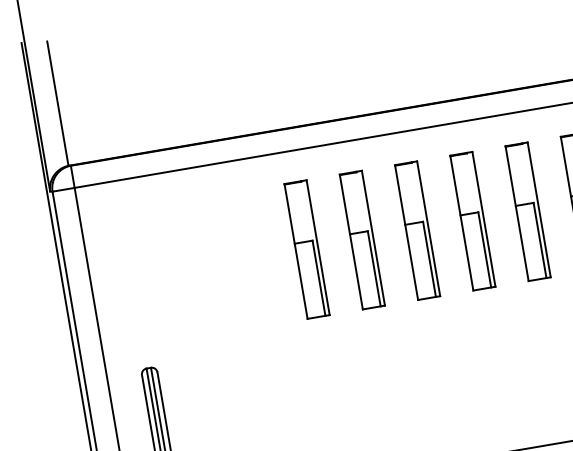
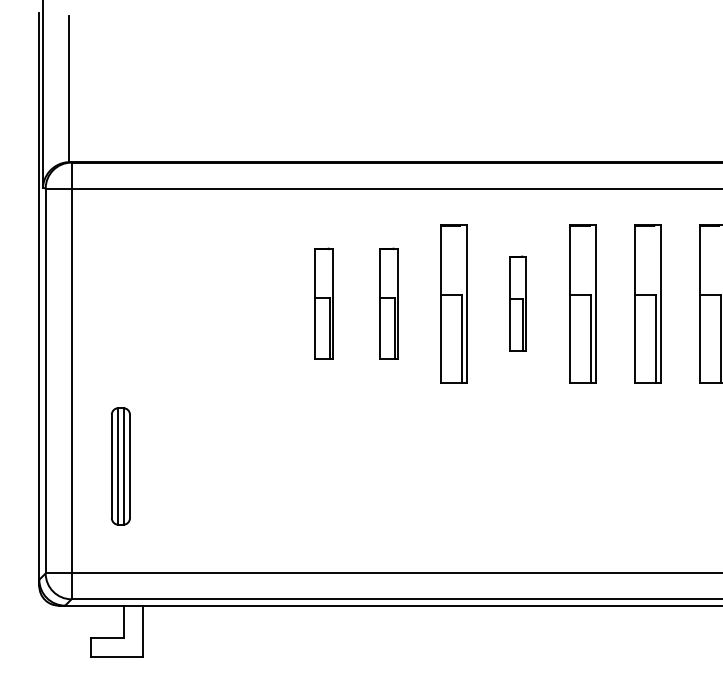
part: (472, 220) -> (517, 303), size x0.6
part: (361, 239) -> (388, 303), size x0.7
part: (306, 249) -> (323, 303), size x0.7

